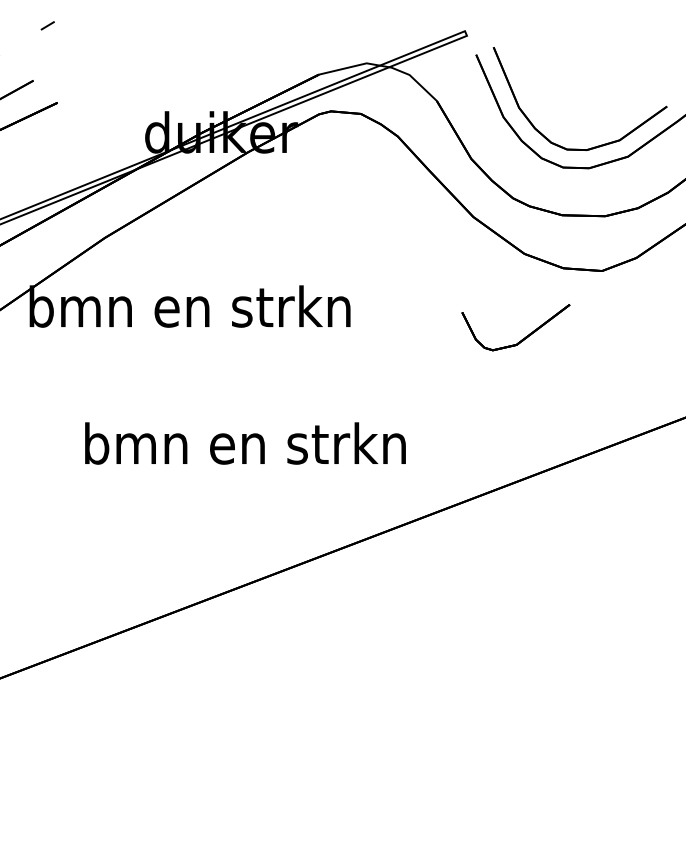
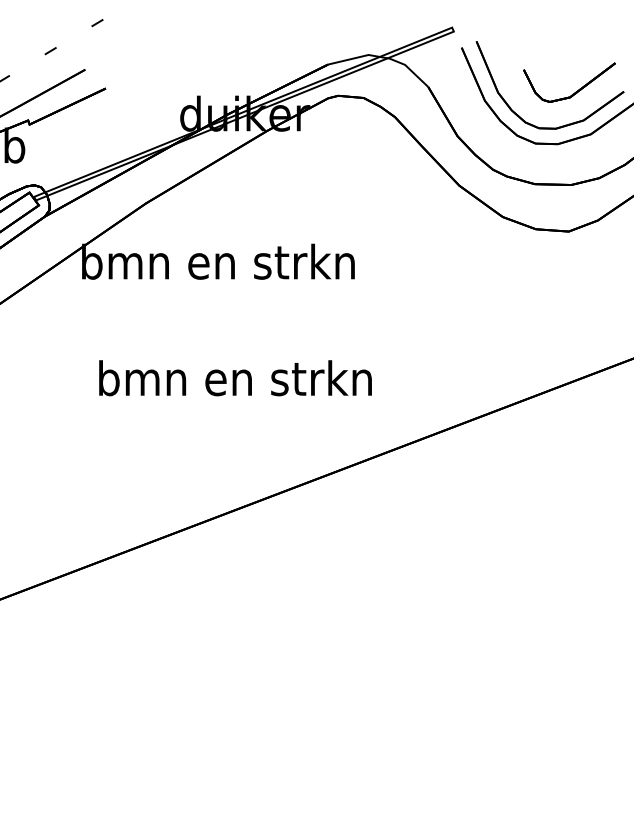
part: (523, 337) -> (575, 91), moved
text: (245, 443) -> (235, 378), moved

